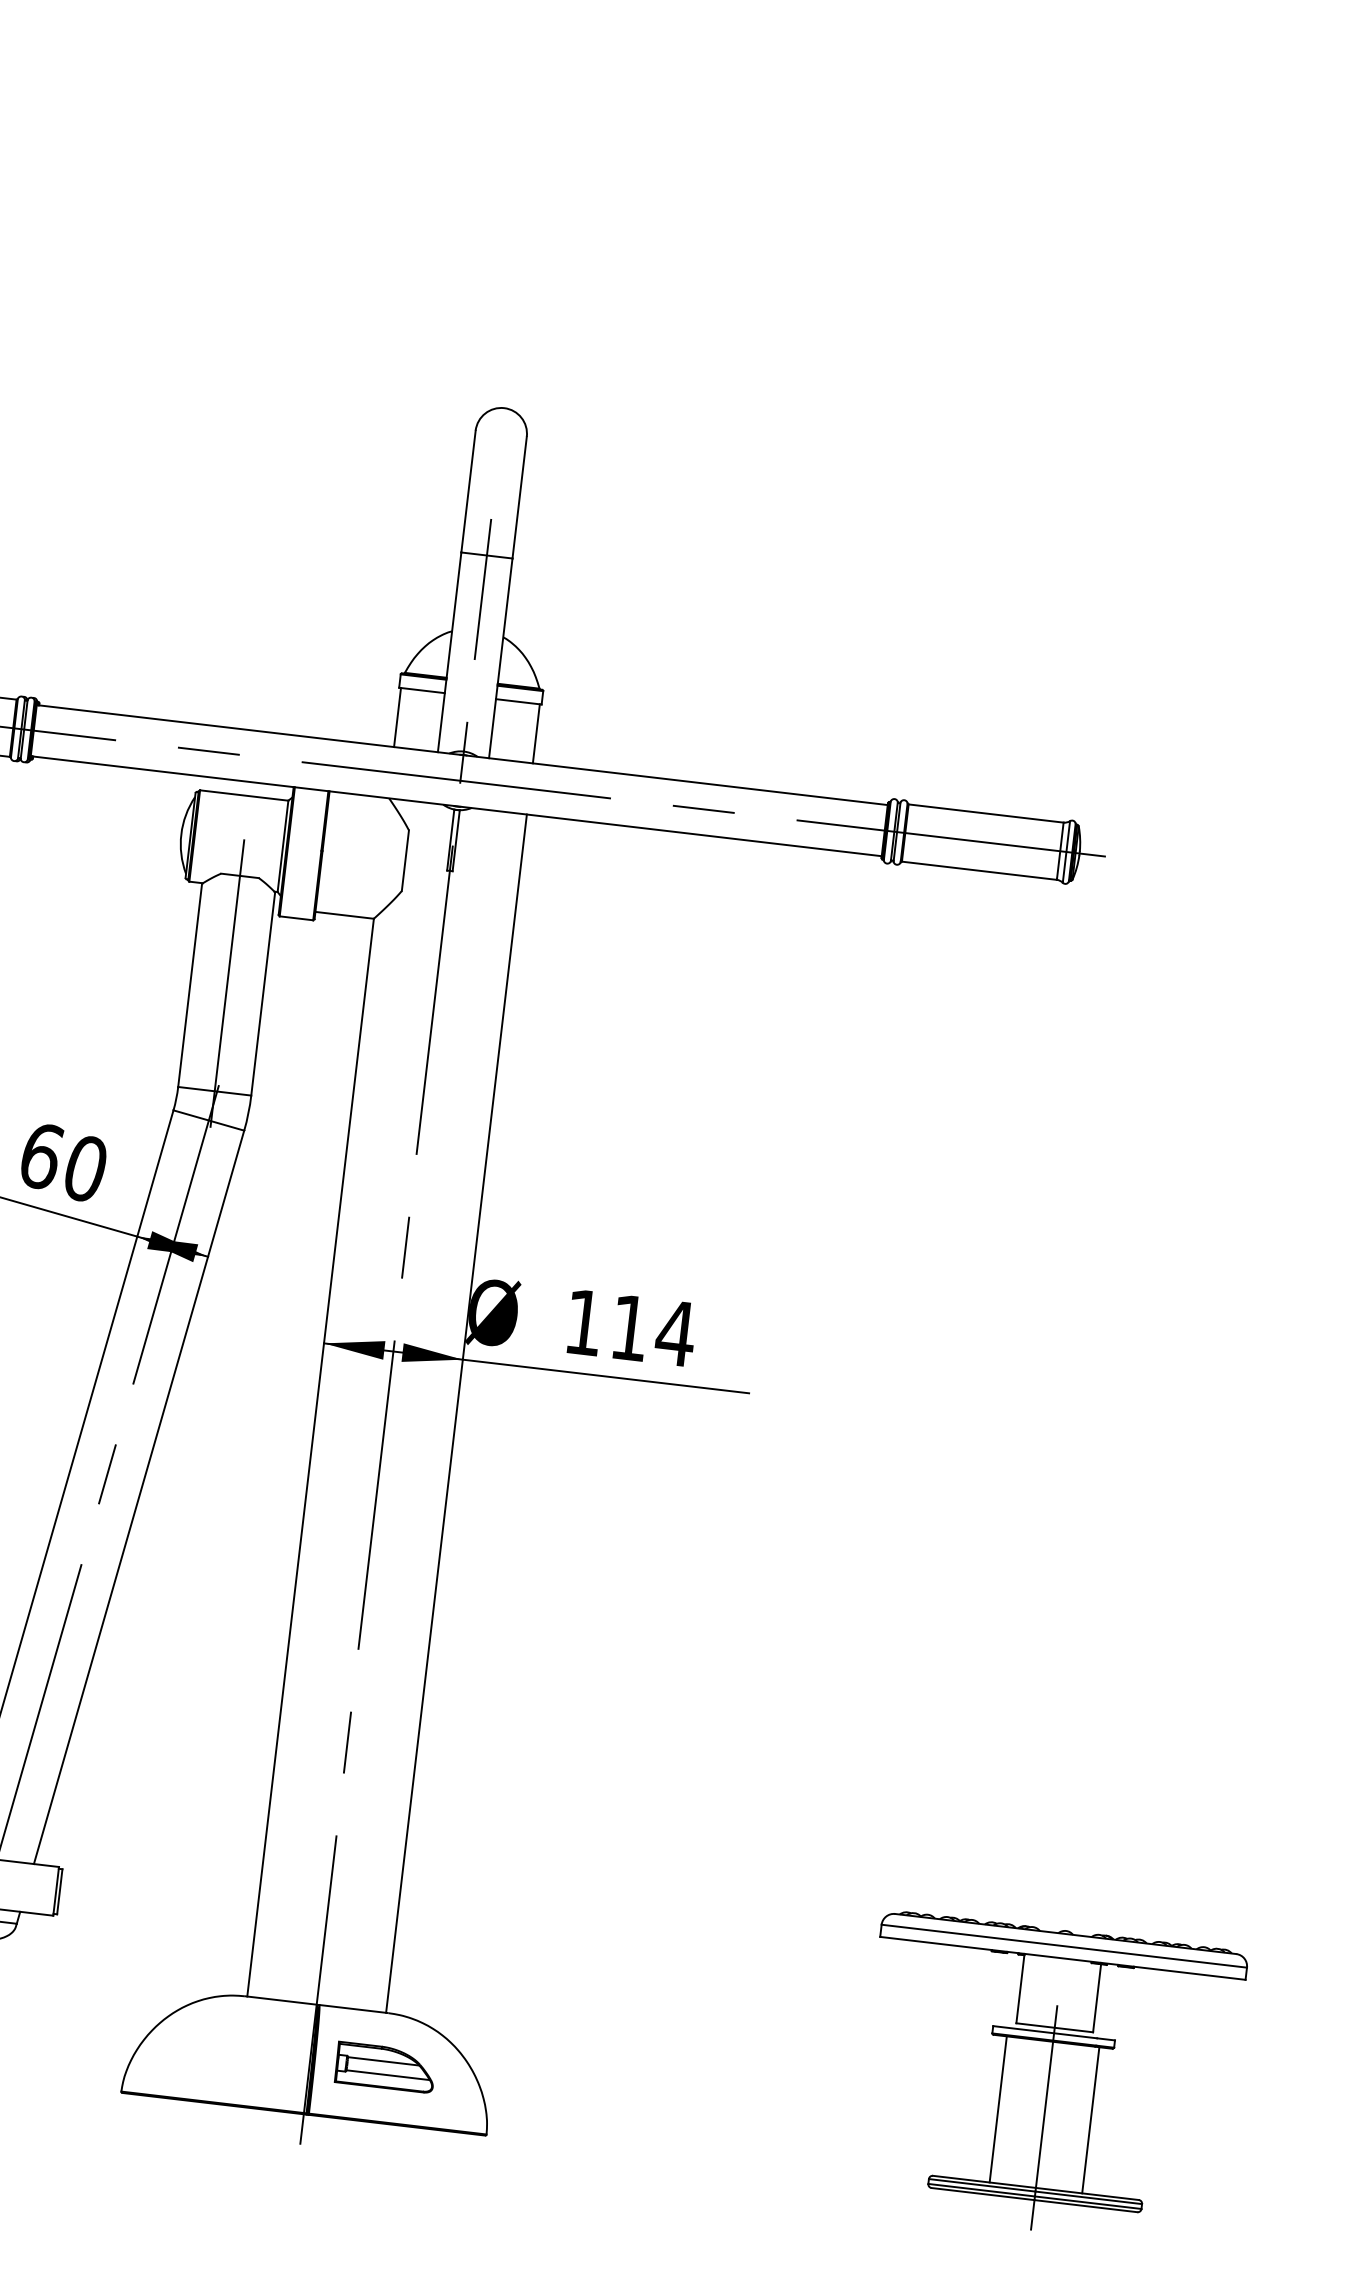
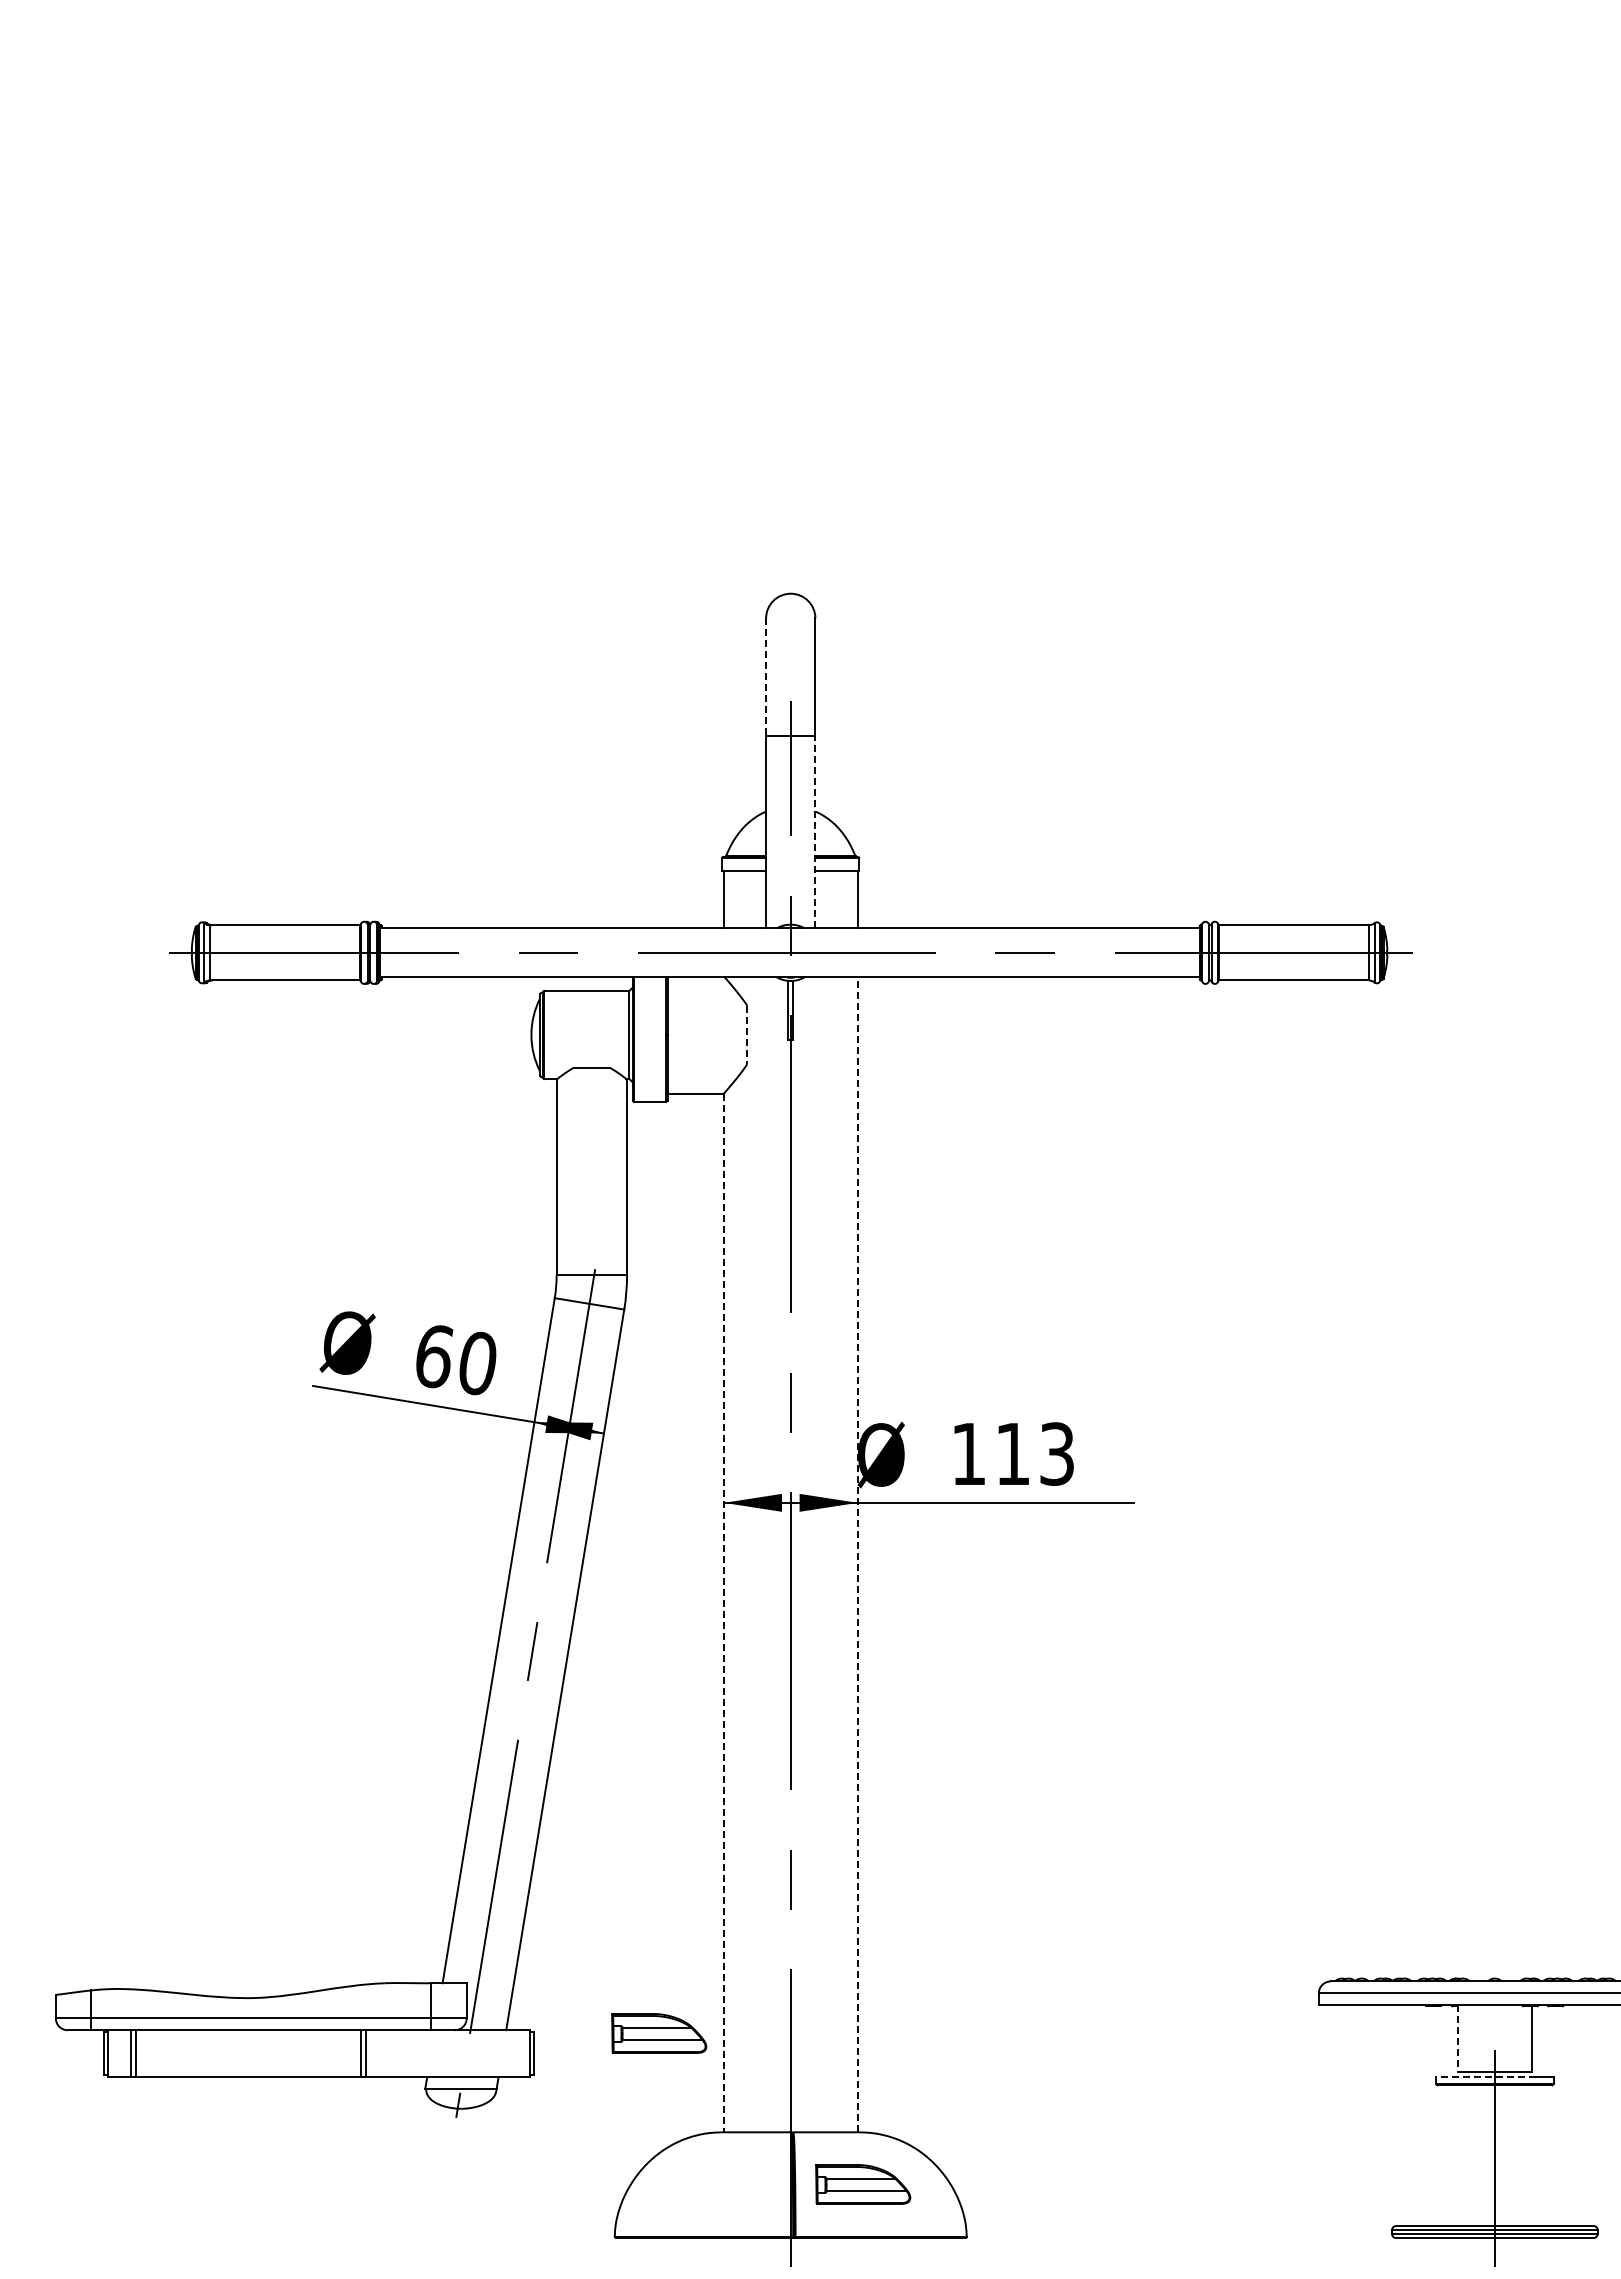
line: (468, 492) -> (766, 677), solid -> dashed
line: (500, 657) -> (815, 831), solid -> dashed
line: (405, 861) -> (747, 1035), solid -> dashed
line: (227, 983) -> (591, 1171), removed
text: (675, 1332) -> (1056, 1453), 114 -> 113
line: (456, 1413) -> (857, 1554), solid -> dashed
line: (310, 1458) -> (723, 1613), solid -> dashed
part: (192, 1886) -> (659, 2033), added
line: (1019, 1988) -> (1457, 2038), solid -> dashed
line: (1044, 2032) -> (1485, 2077), solid -> dashed
line: (998, 2109) -> (1450, 2155), removed
line: (1090, 2120) -> (1539, 2155), removed

